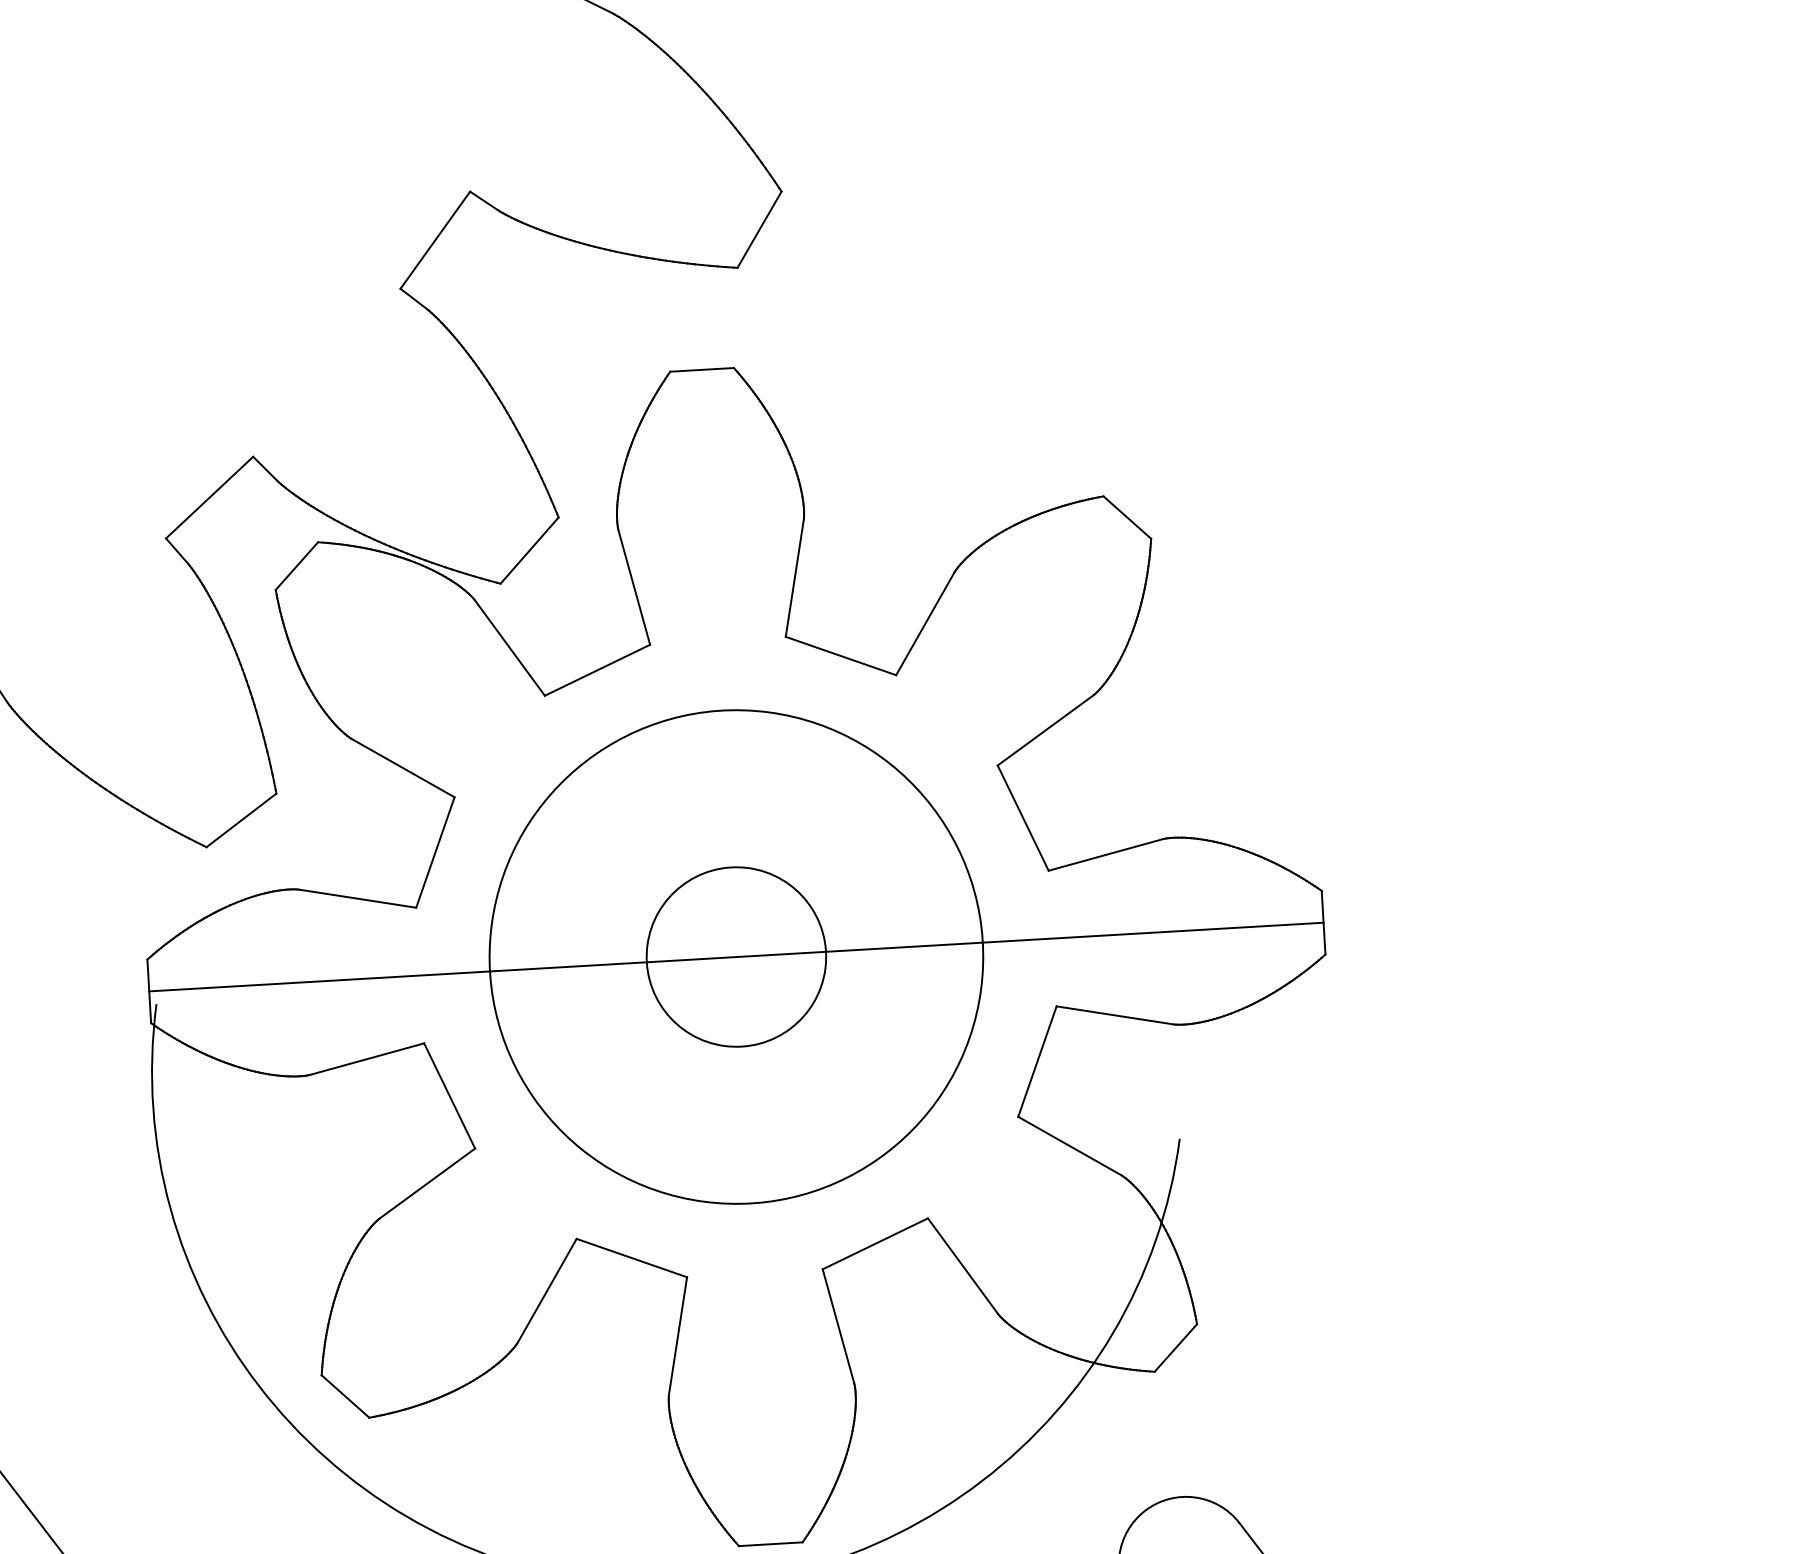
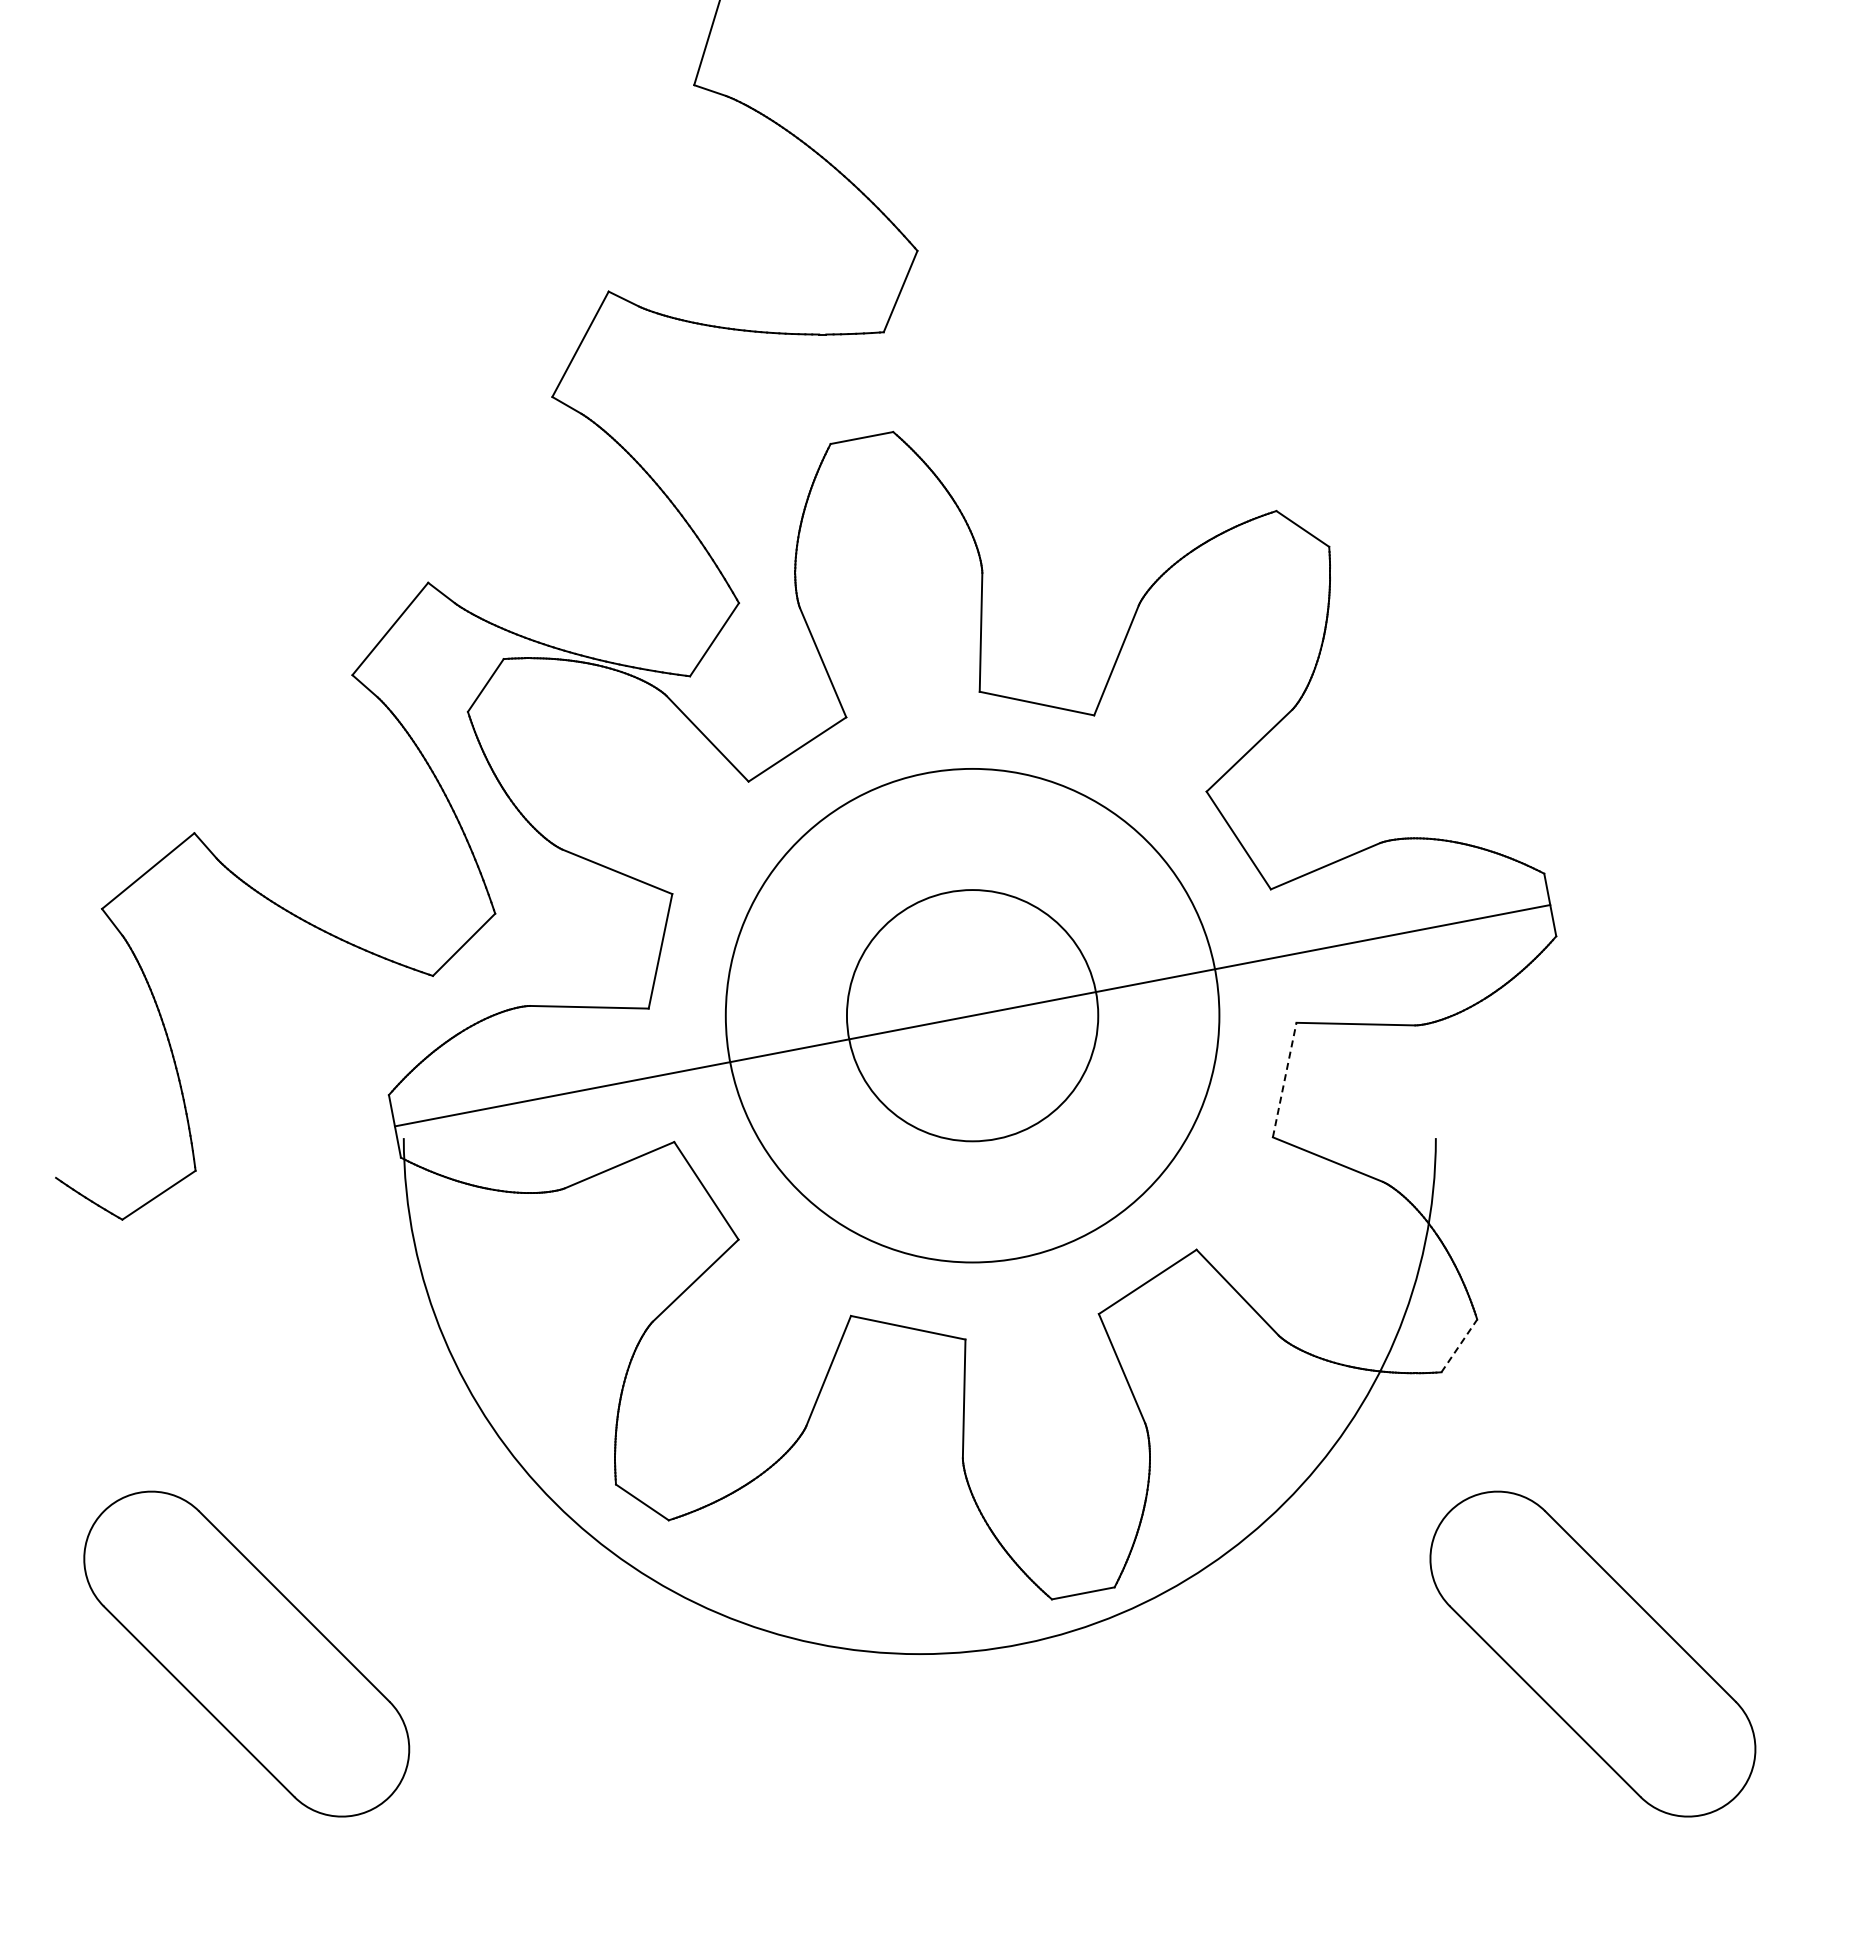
circle: (736, 956) -> (972, 1015), size x1.4
line: (1037, 1061) -> (1284, 1079), solid -> dashed
line: (1176, 1347) -> (1459, 1345), solid -> dashed

